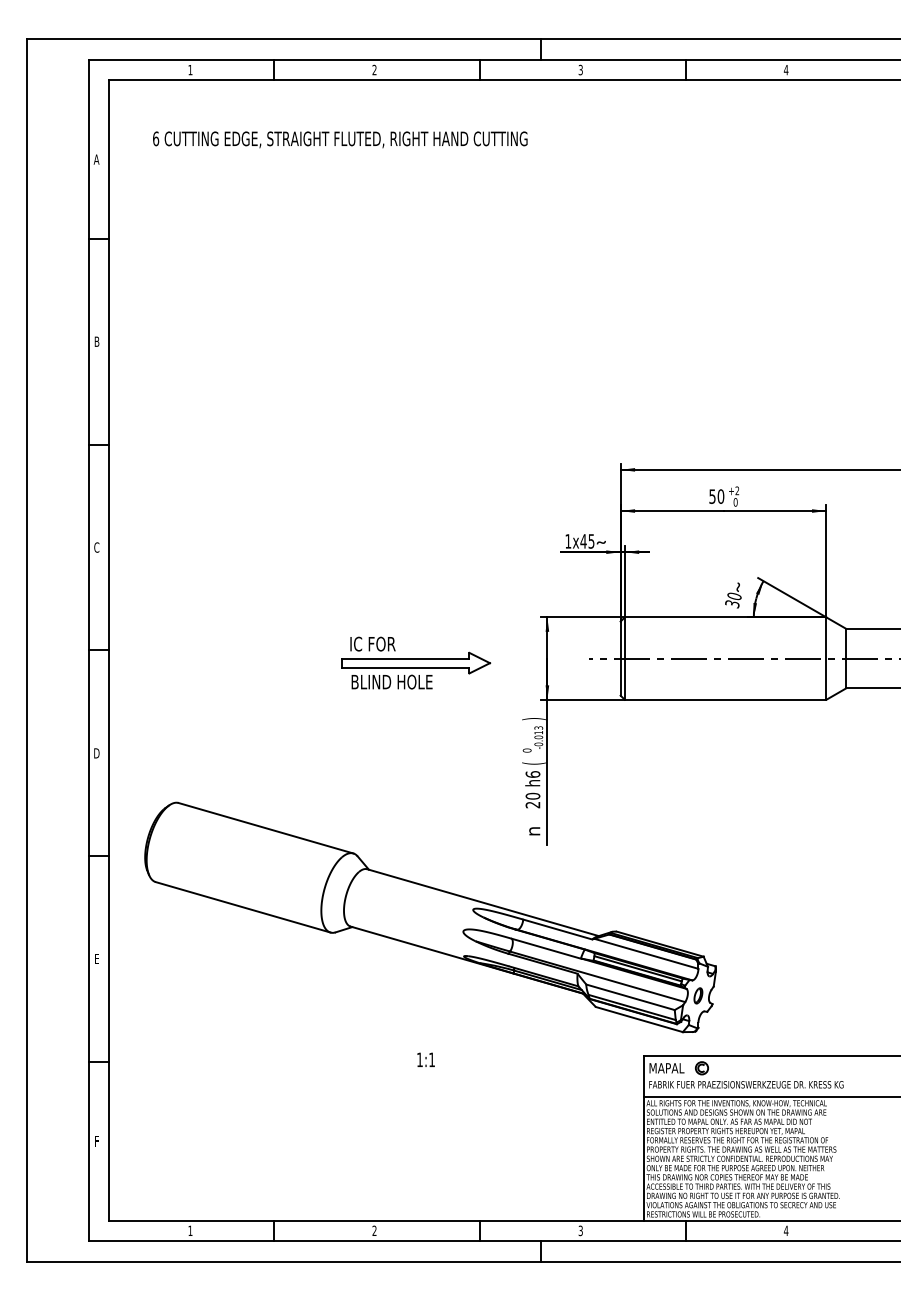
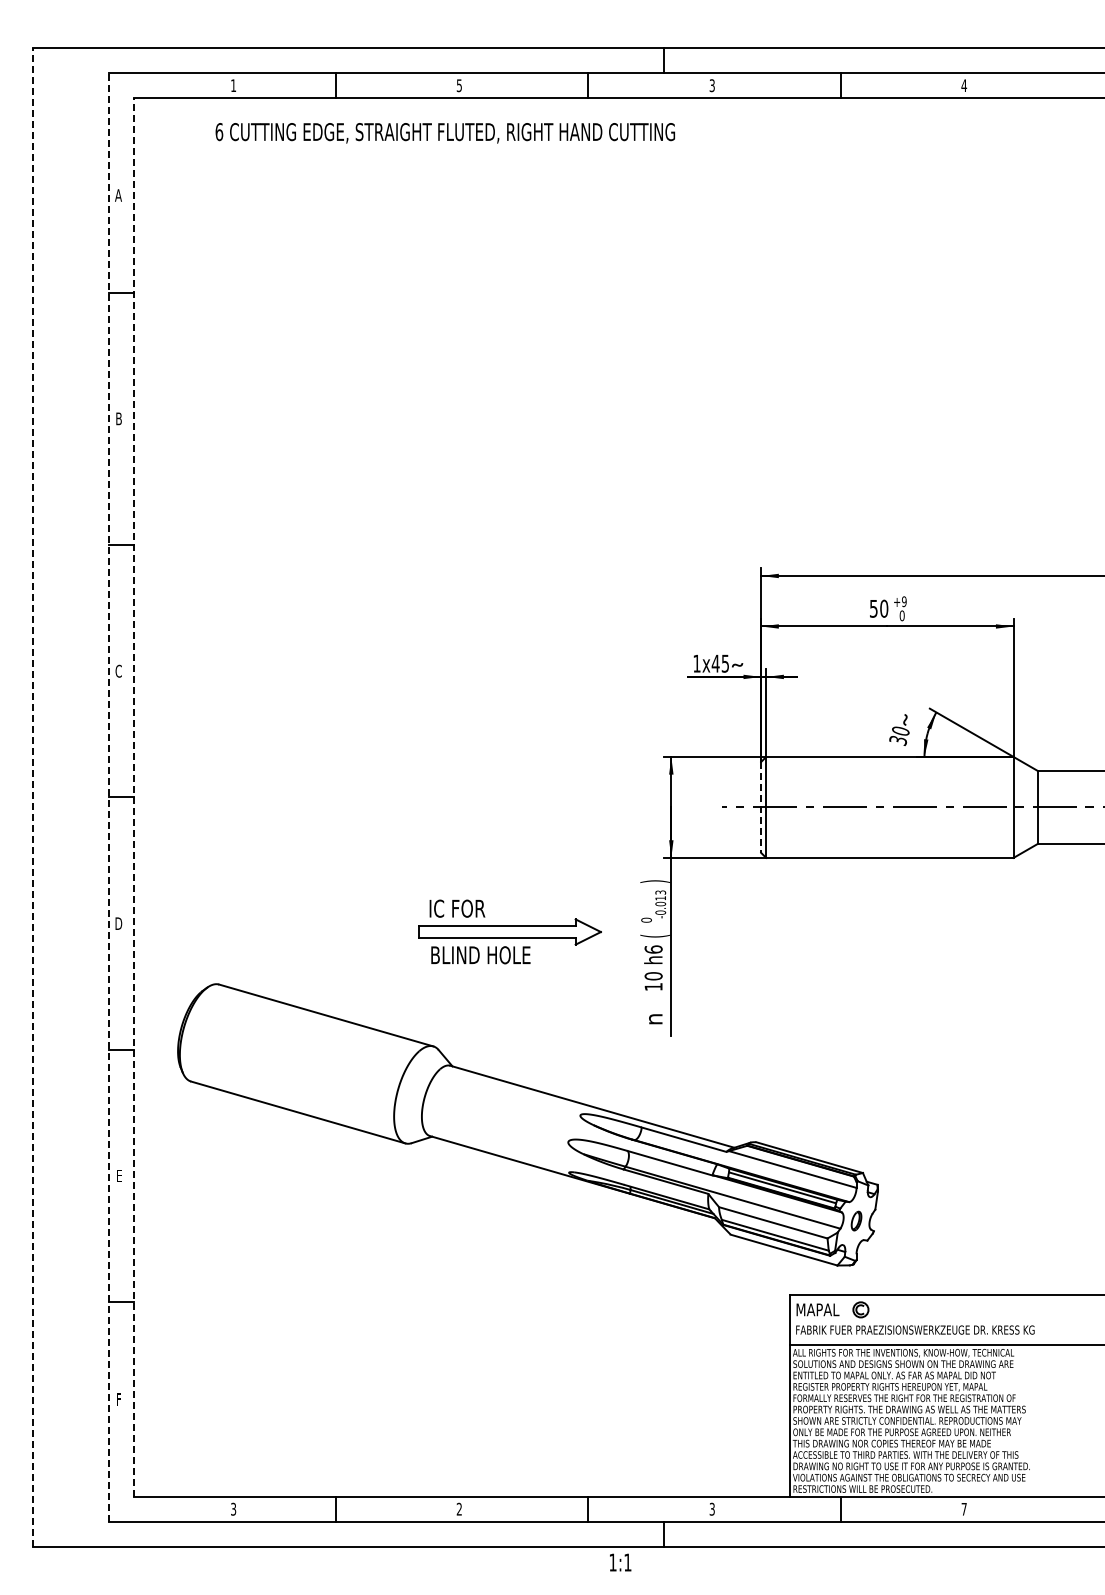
text: (373, 69) -> (458, 85), 2 -> 5
text: (339, 140) -> (444, 133), moved
text: (737, 490) -> (904, 601), +2 -> +9
line: (27, 650) -> (33, 797), solid -> dashed
line: (88, 650) -> (108, 797), solid -> dashed
line: (109, 650) -> (134, 797), solid -> dashed
line: (620, 658) -> (761, 807), solid -> dashed
part: (415, 662) -> (509, 931), moved
text: (532, 805) -> (653, 987), 20 -> 10
text: (426, 1059) -> (620, 1562), moved
text: (190, 1230) -> (233, 1508), 1 -> 3
text: (786, 1231) -> (964, 1509), 4 -> 7

